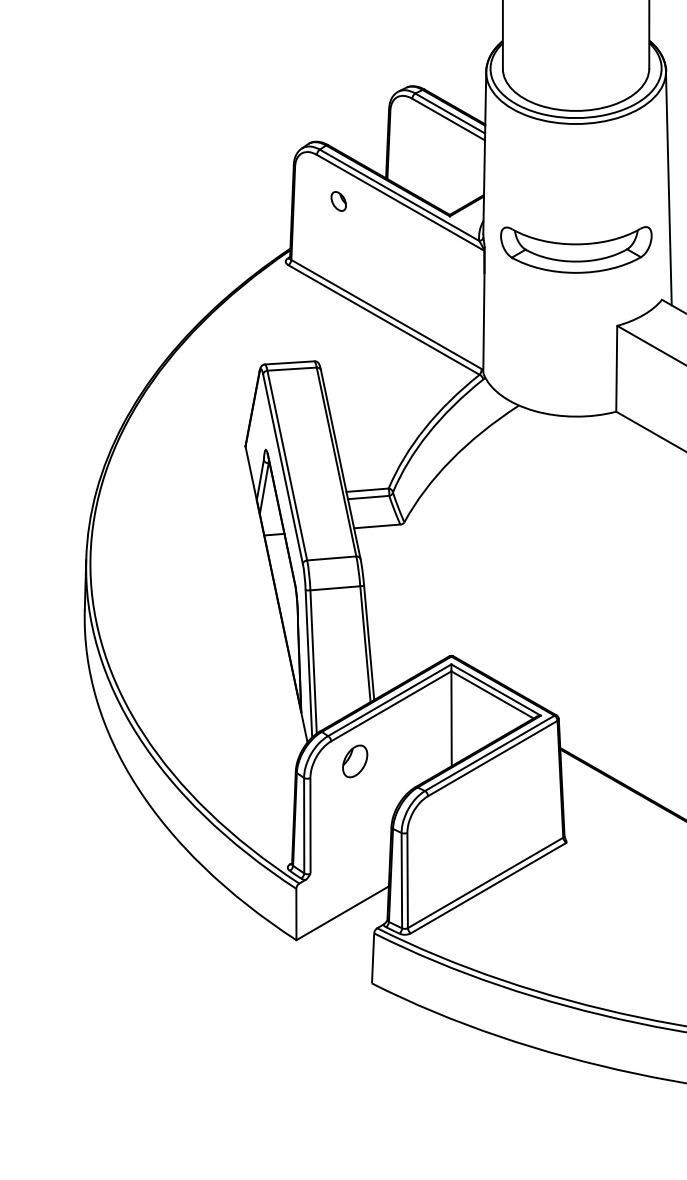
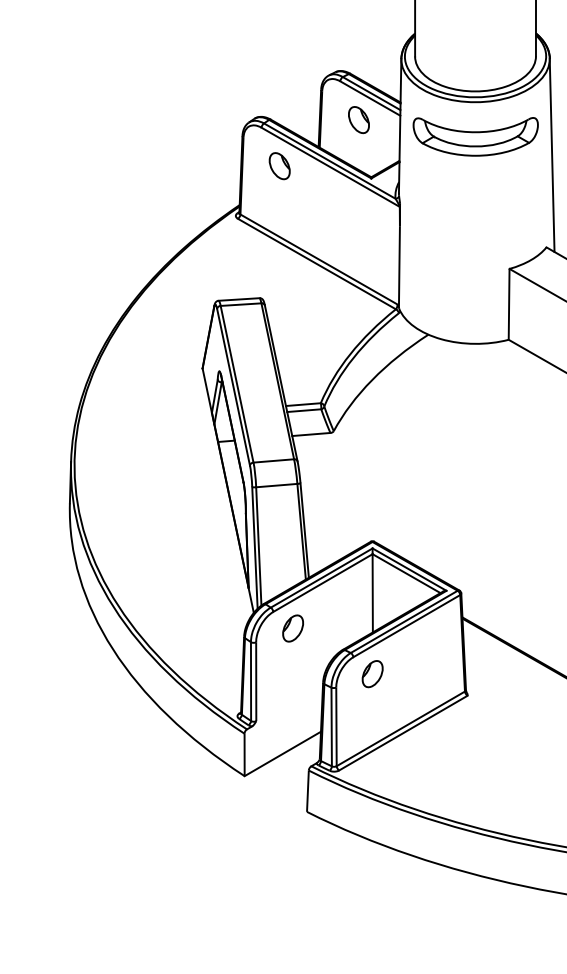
part: (434, 145) -> (358, 119), added
part: (338, 201) -> (279, 166), size x1.67
part: (576, 249) -> (475, 136), moved
part: (451, 816) -> (372, 674), added

